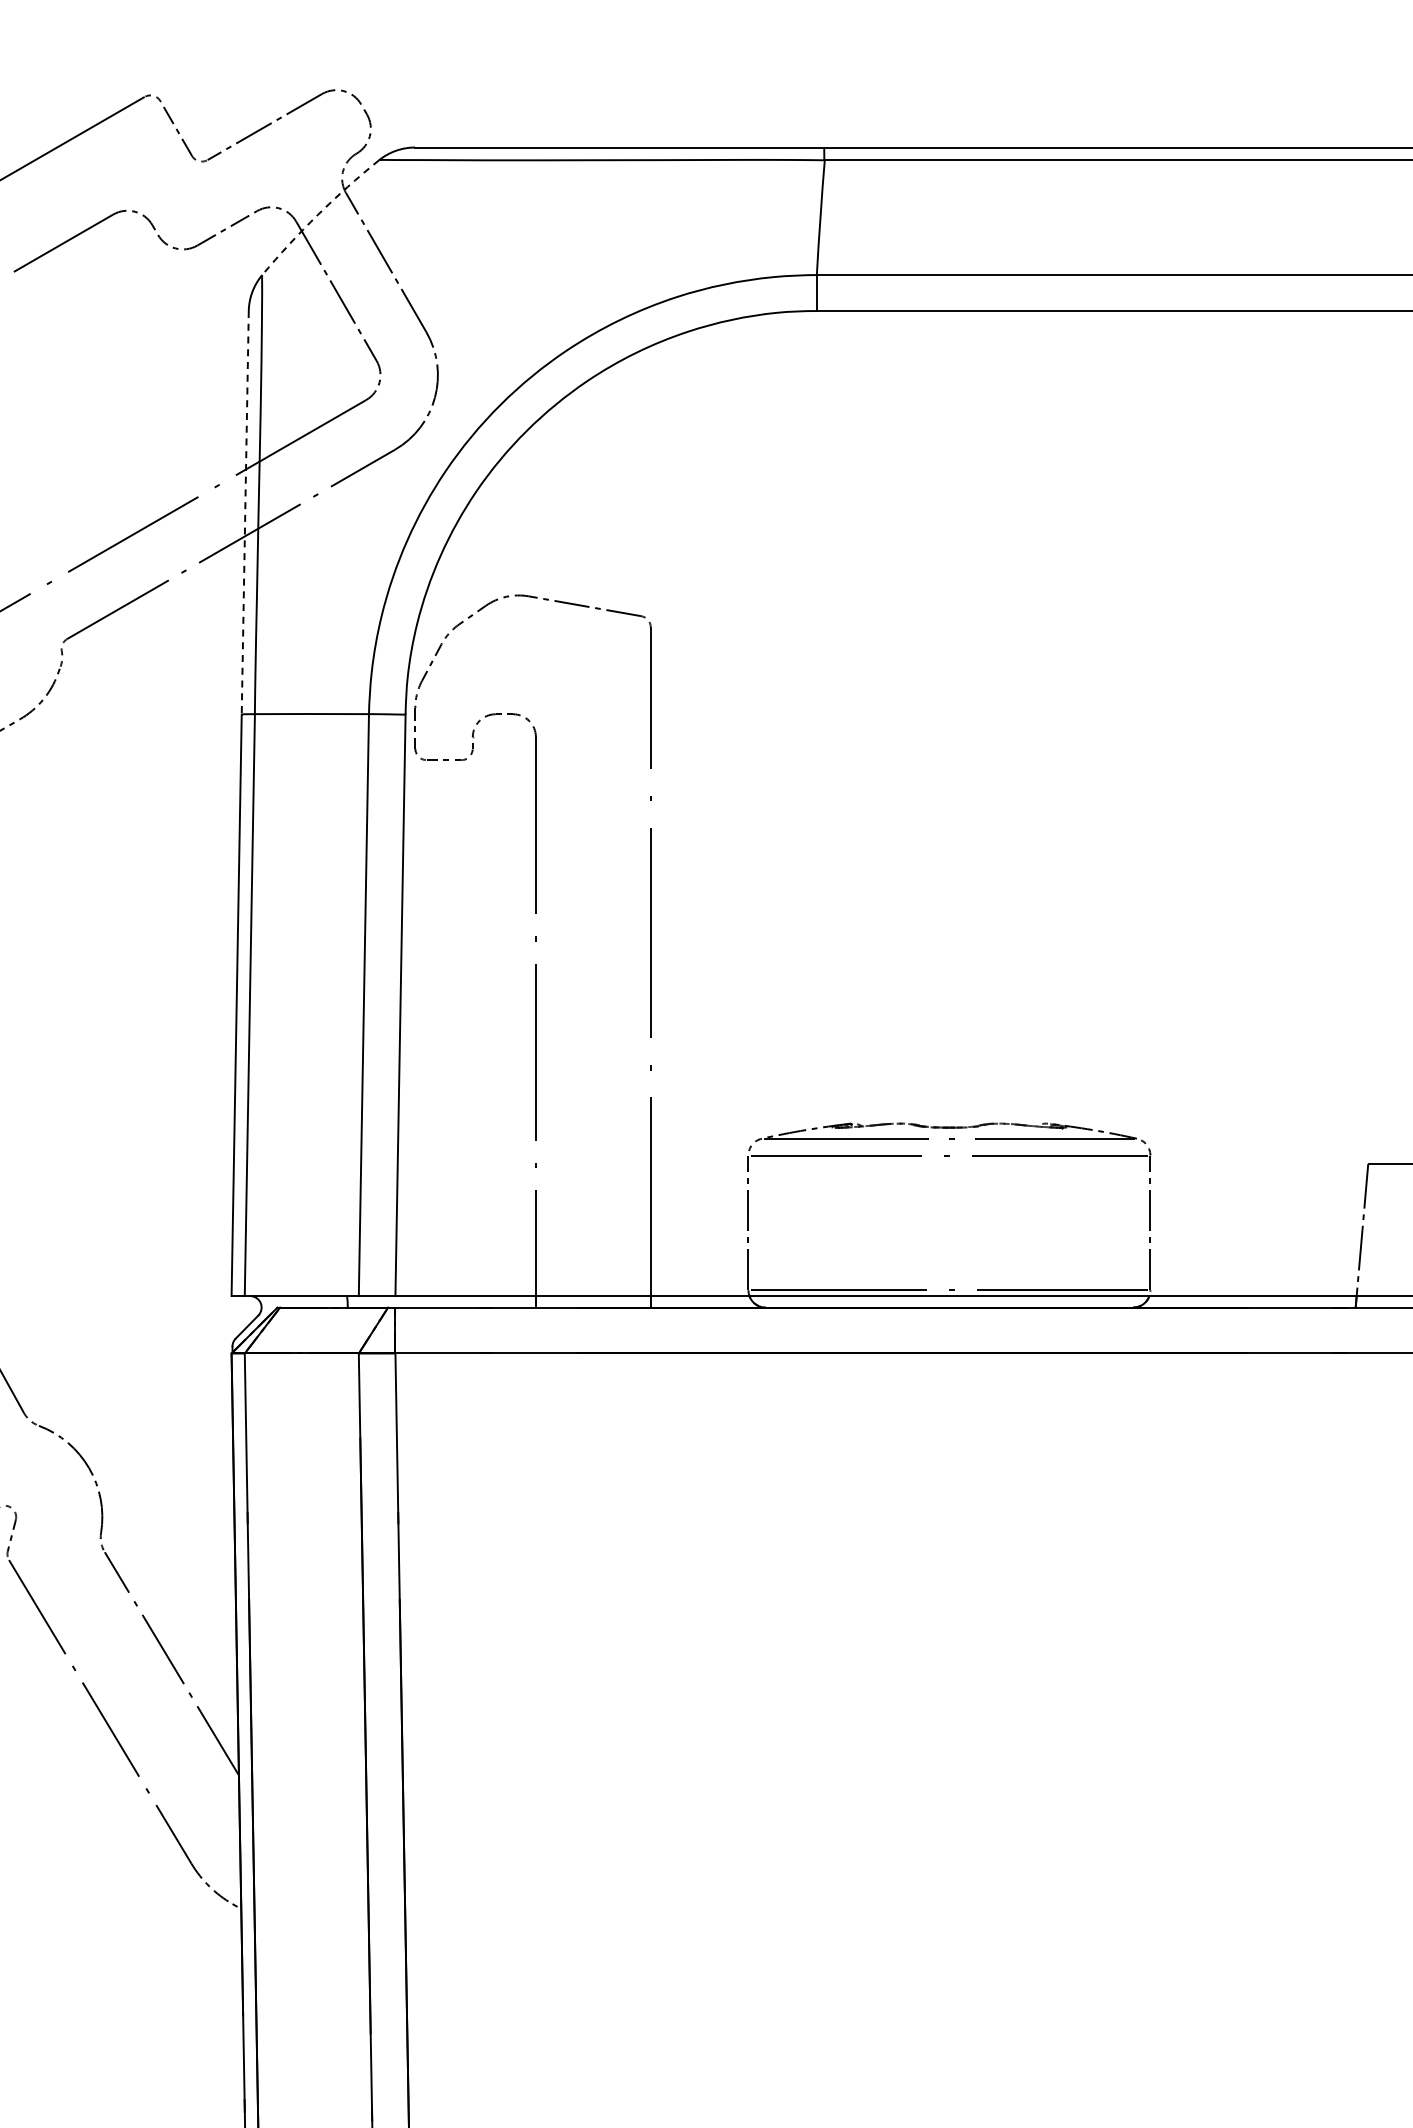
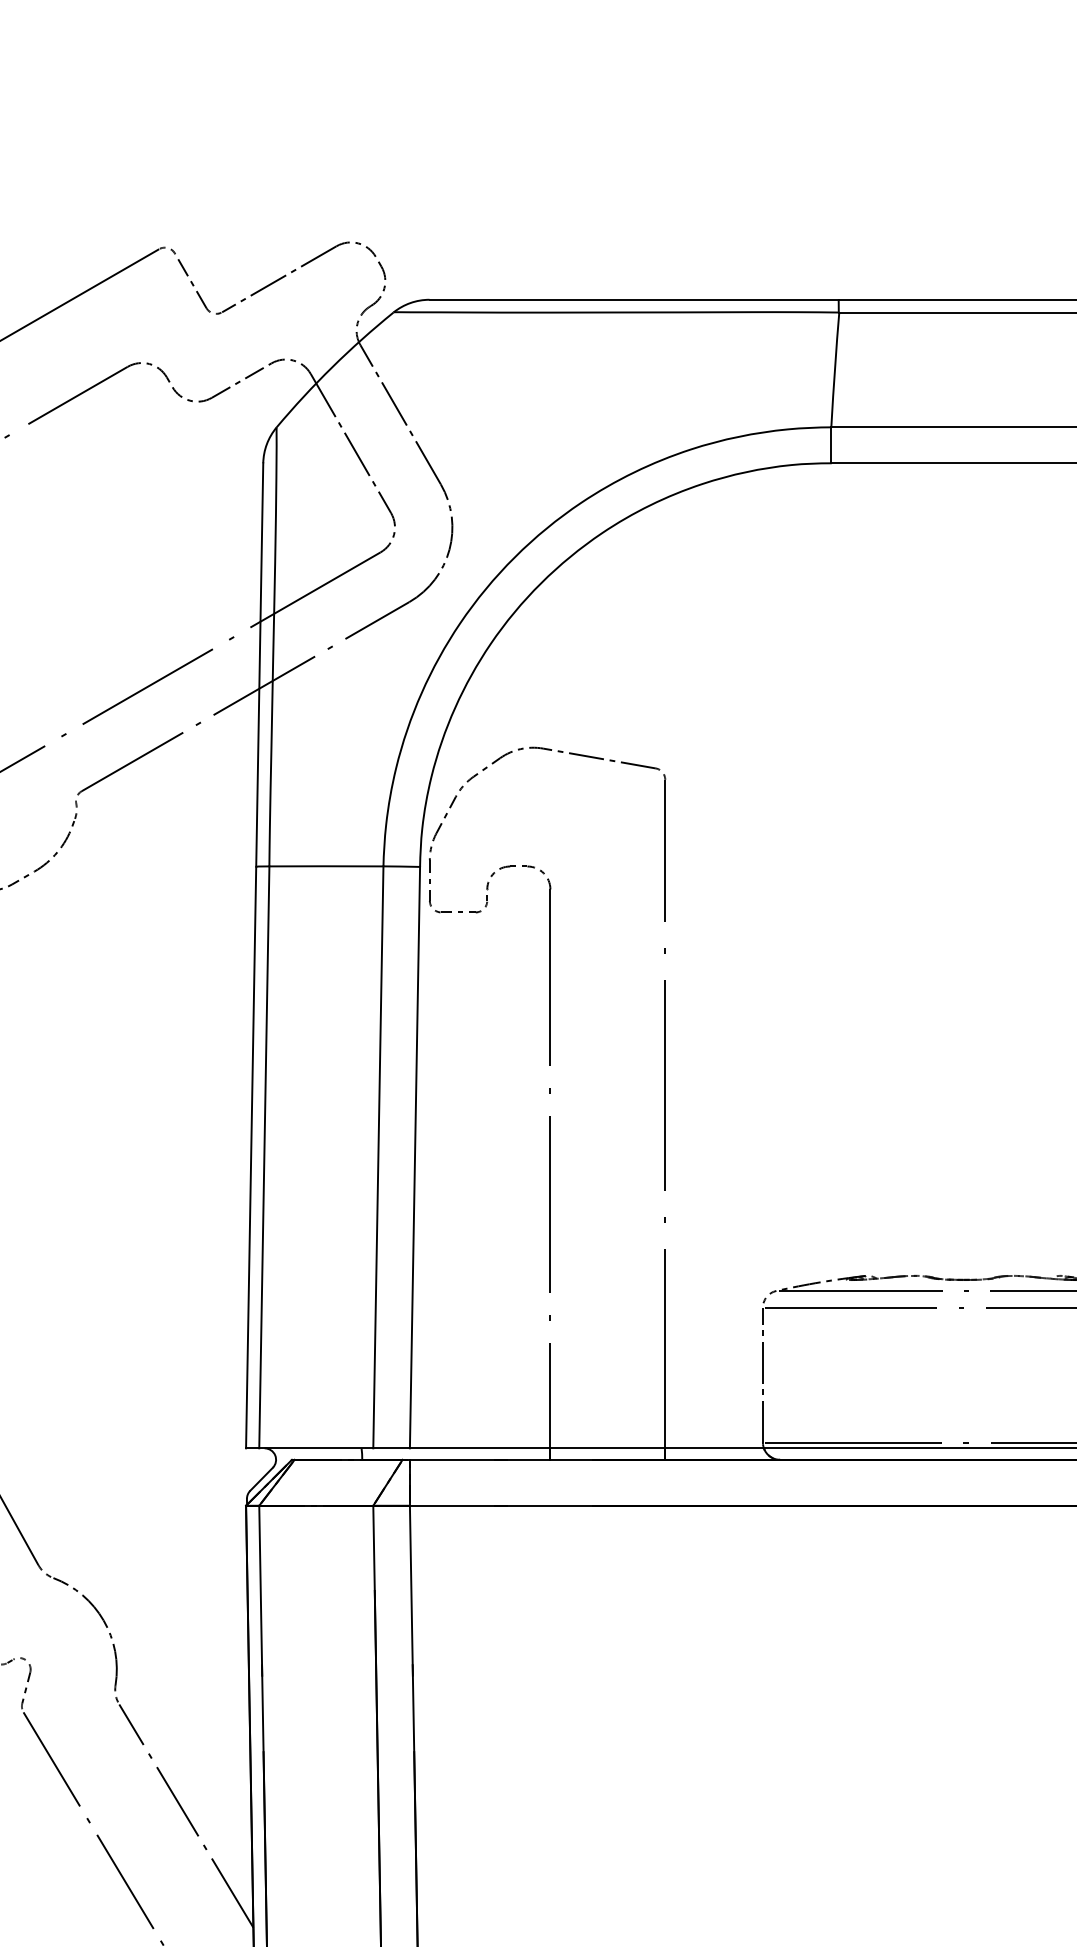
arc: (317, 214) -> (331, 366), dashed -> solid
line: (245, 512) -> (259, 664), dashed -> solid

